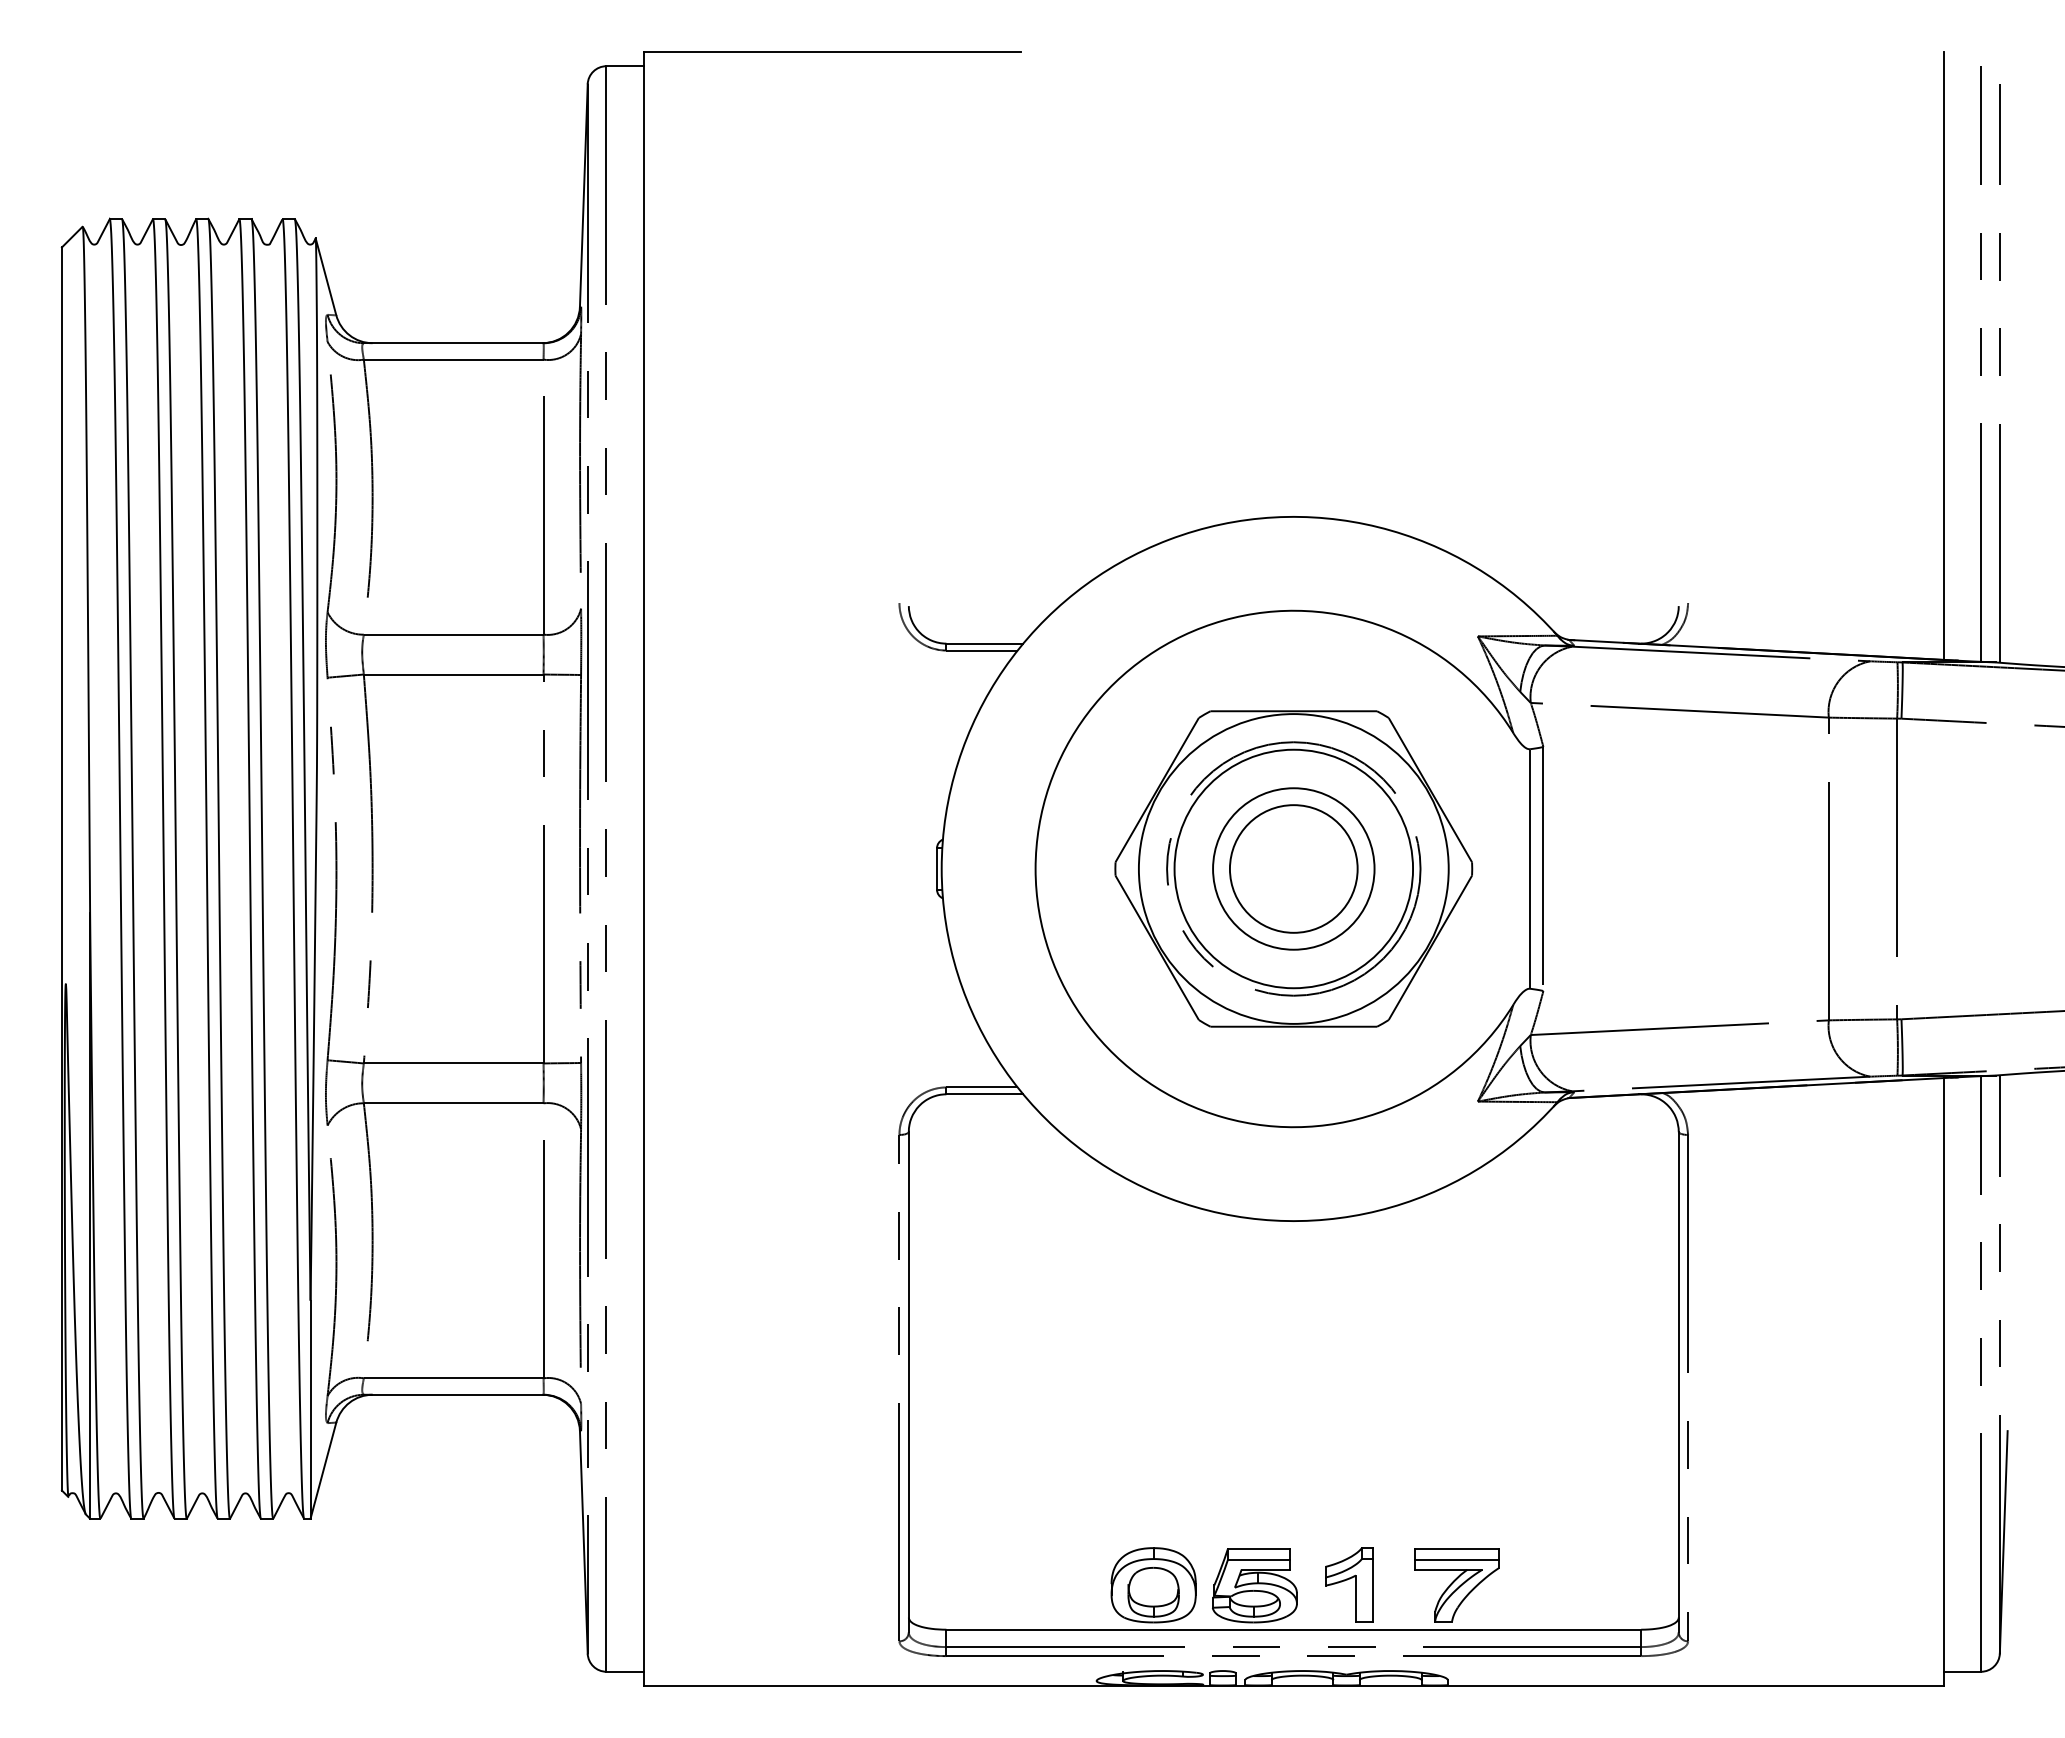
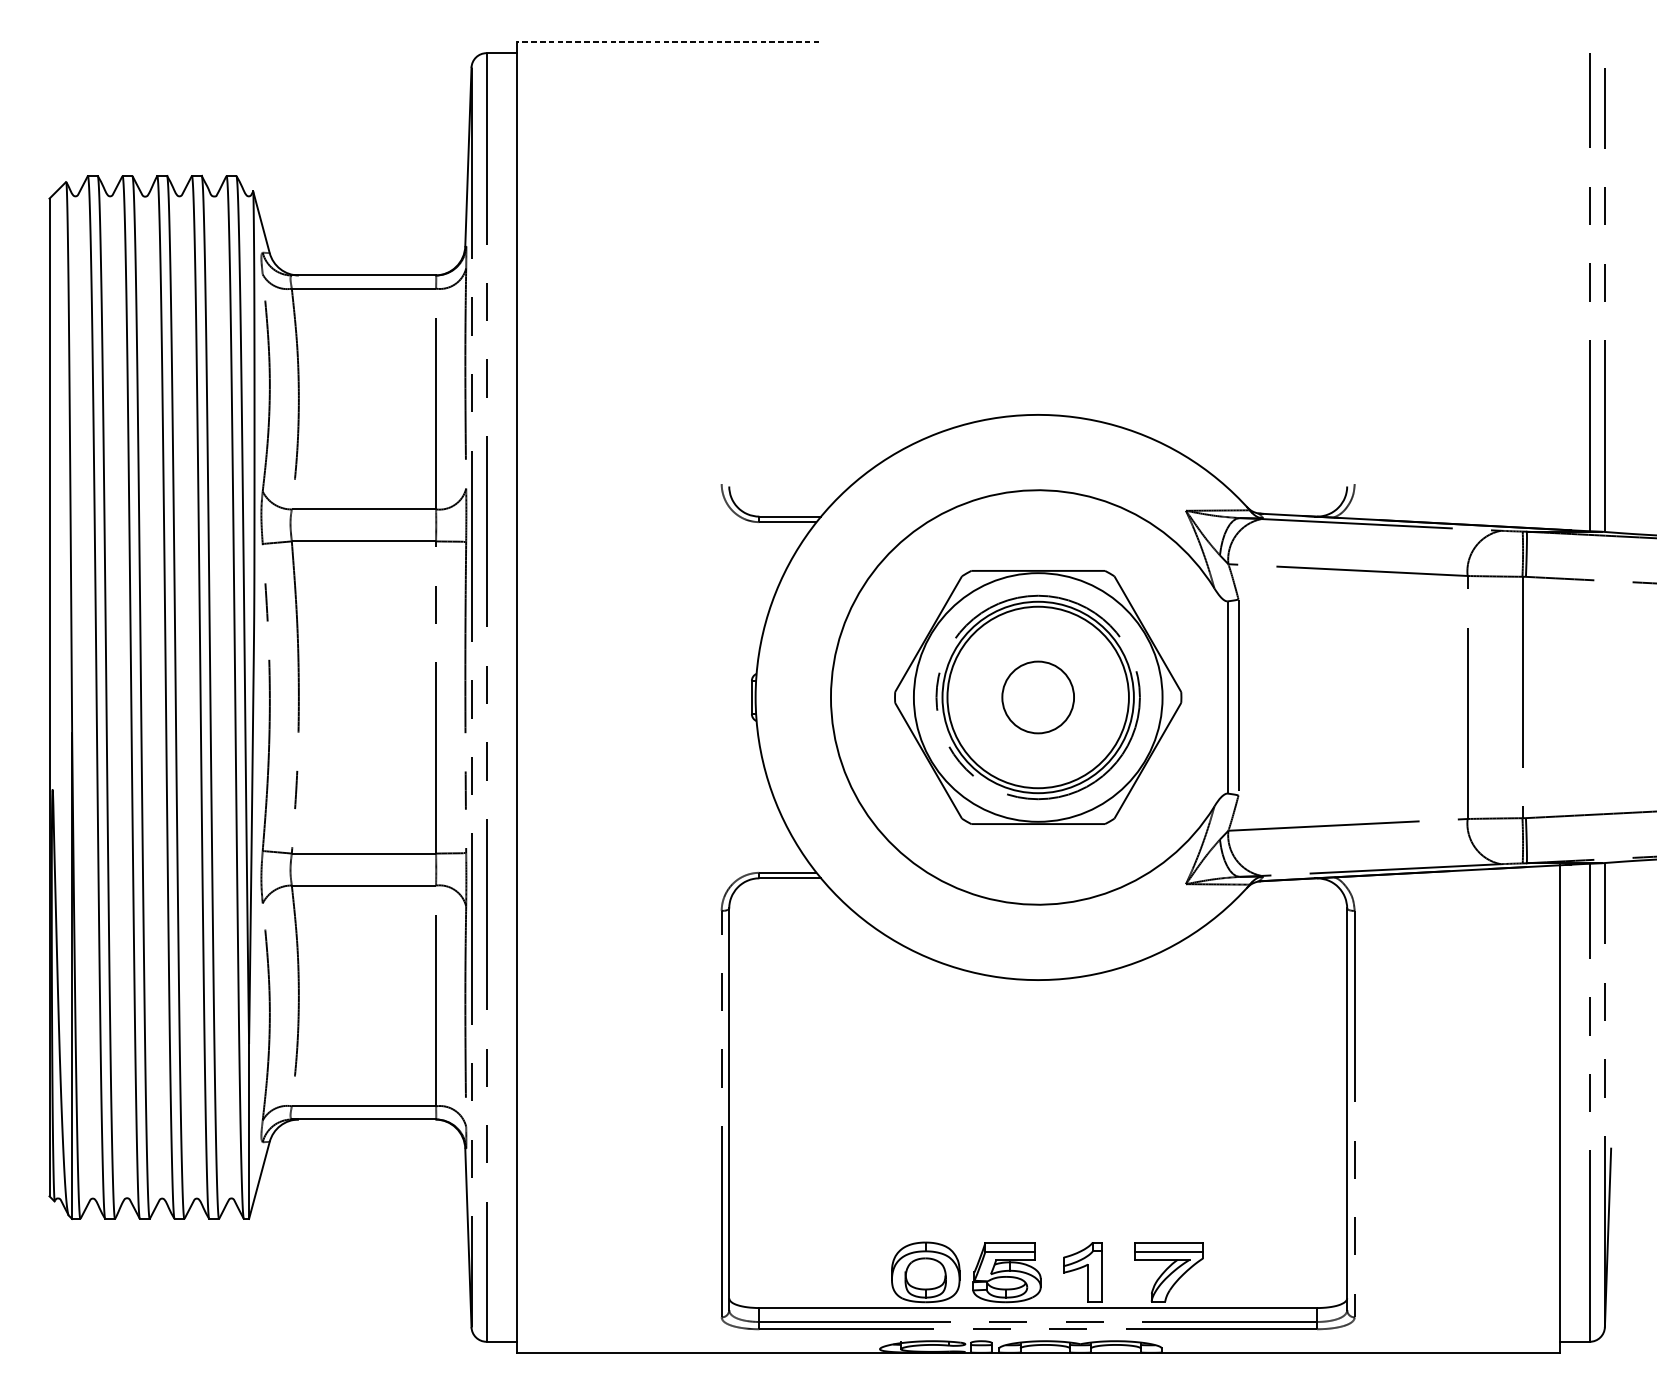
line: (832, 52) -> (667, 42), solid -> dashed
line: (1943, 355) -> (1559, 285), removed
circle: (1293, 868) -> (1037, 697), size x0.7
circle: (1293, 868) -> (1037, 697), size x1.4

